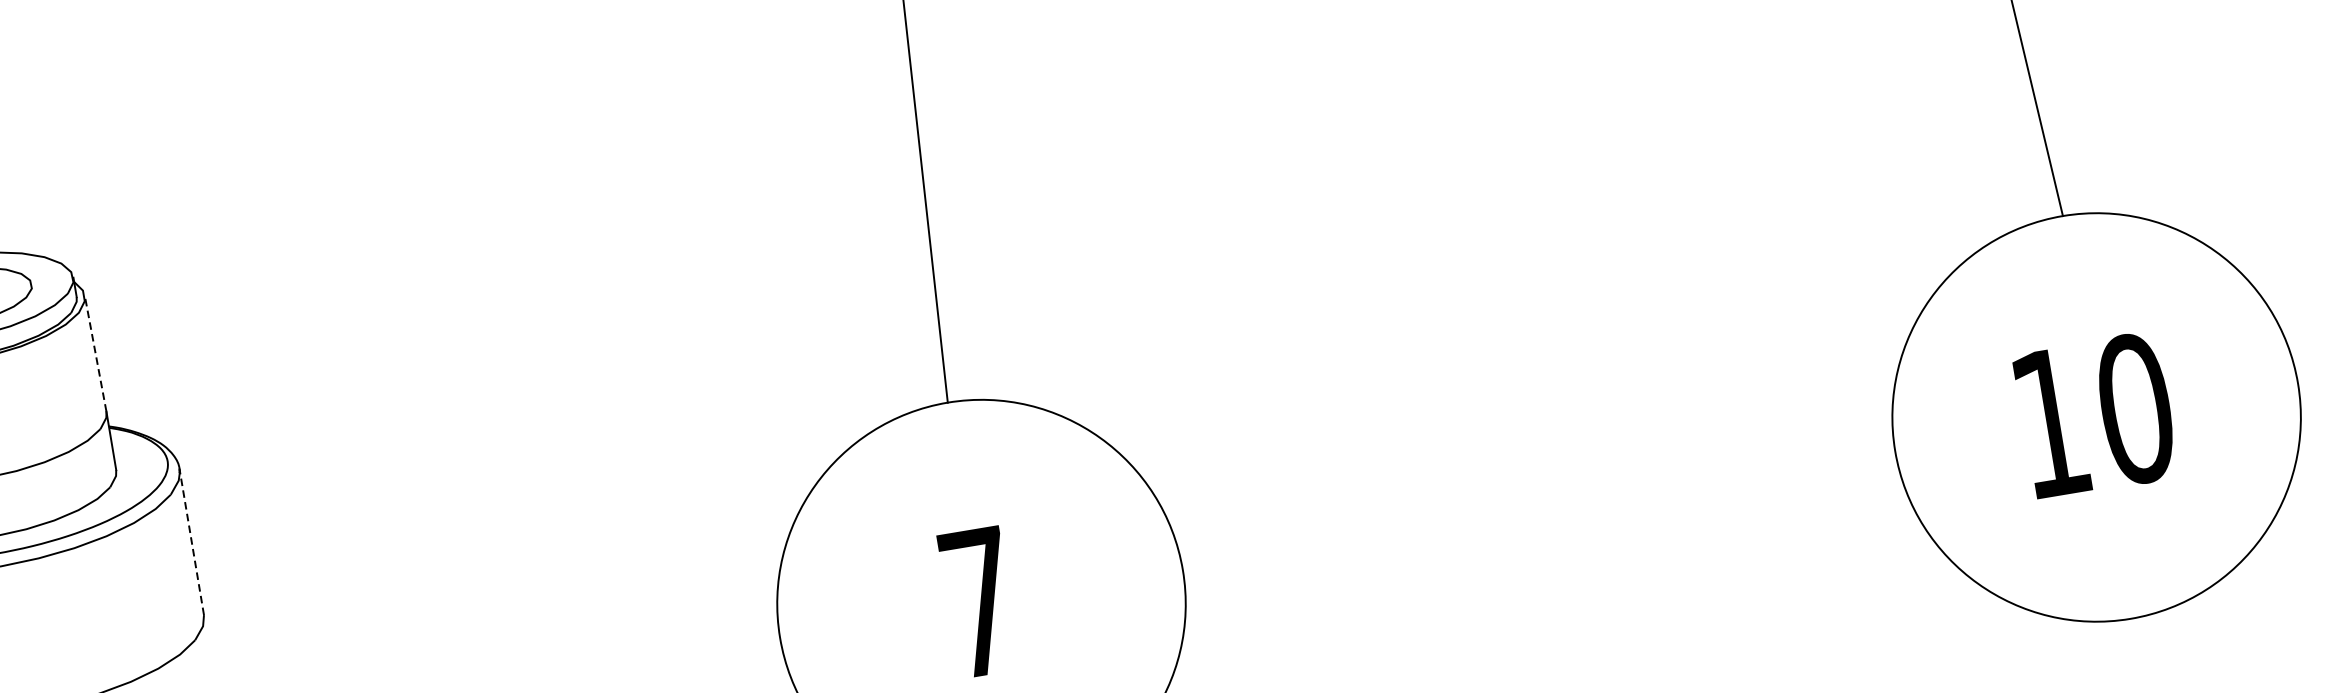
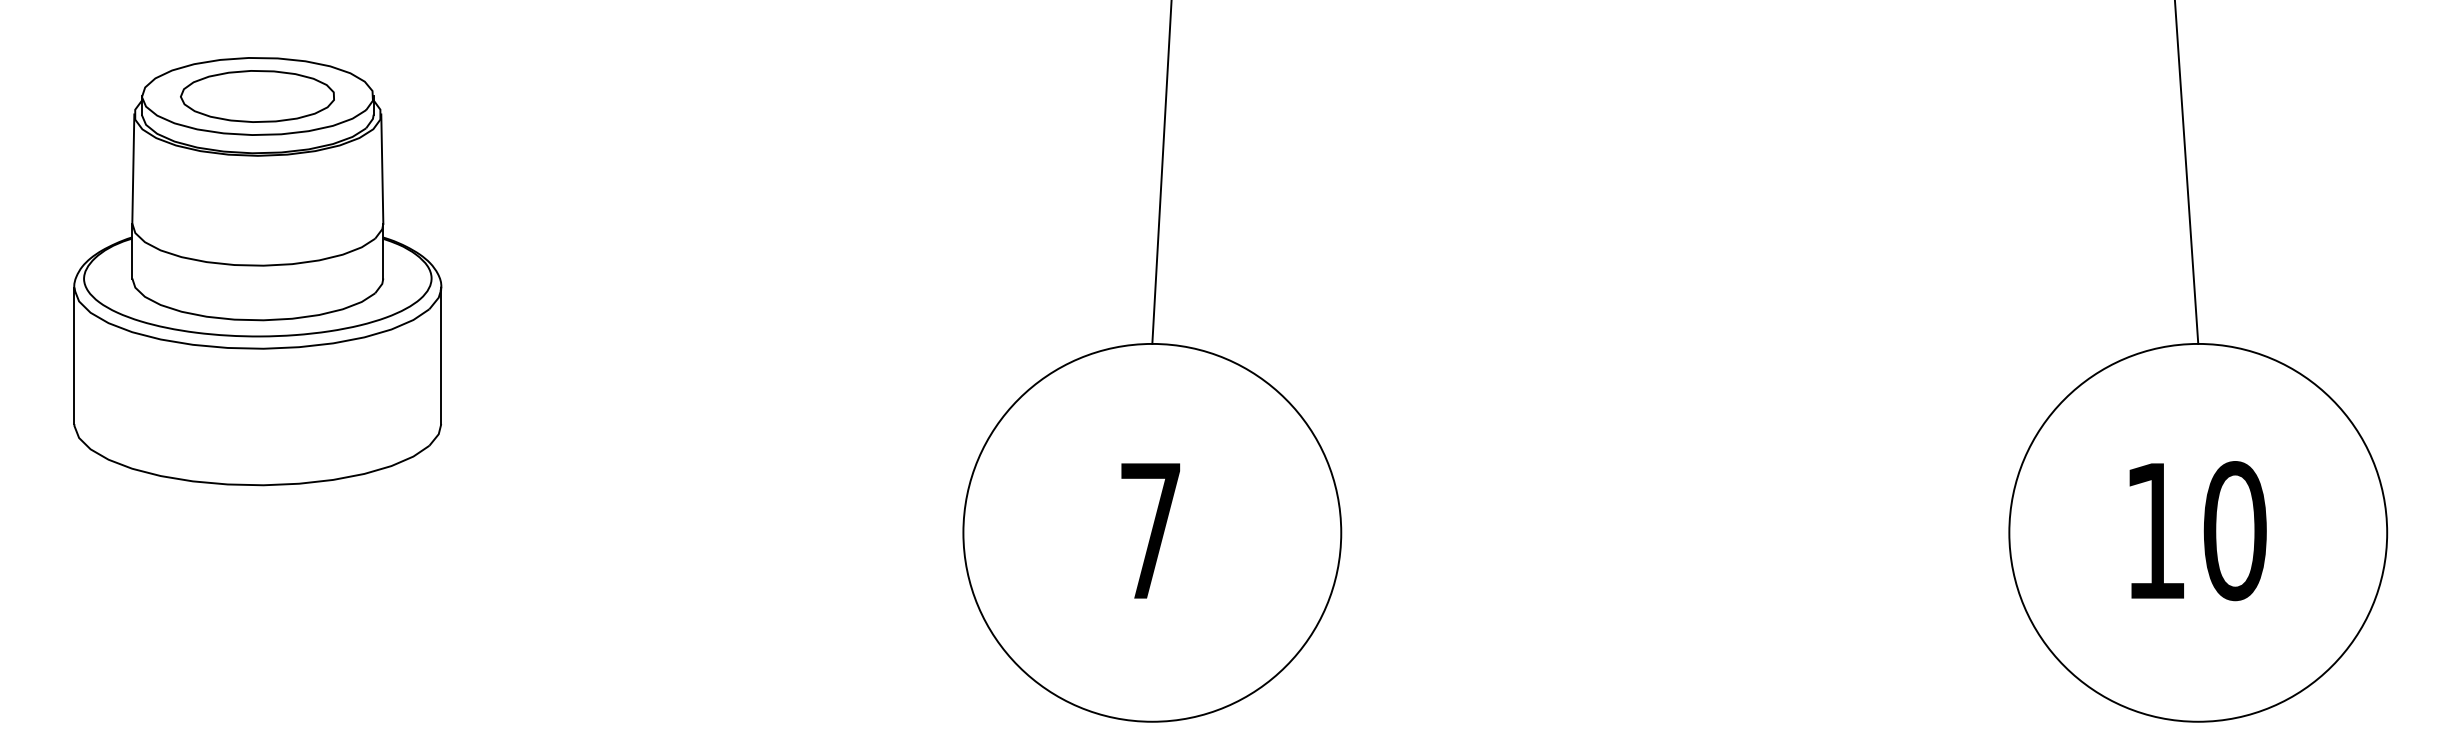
line: (95, 354) -> (382, 169), dashed -> solid
line: (191, 541) -> (441, 355), dashed -> solid

